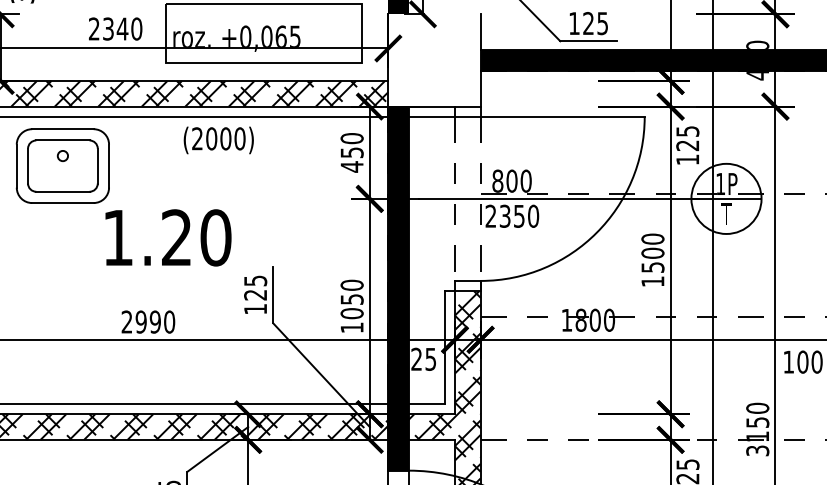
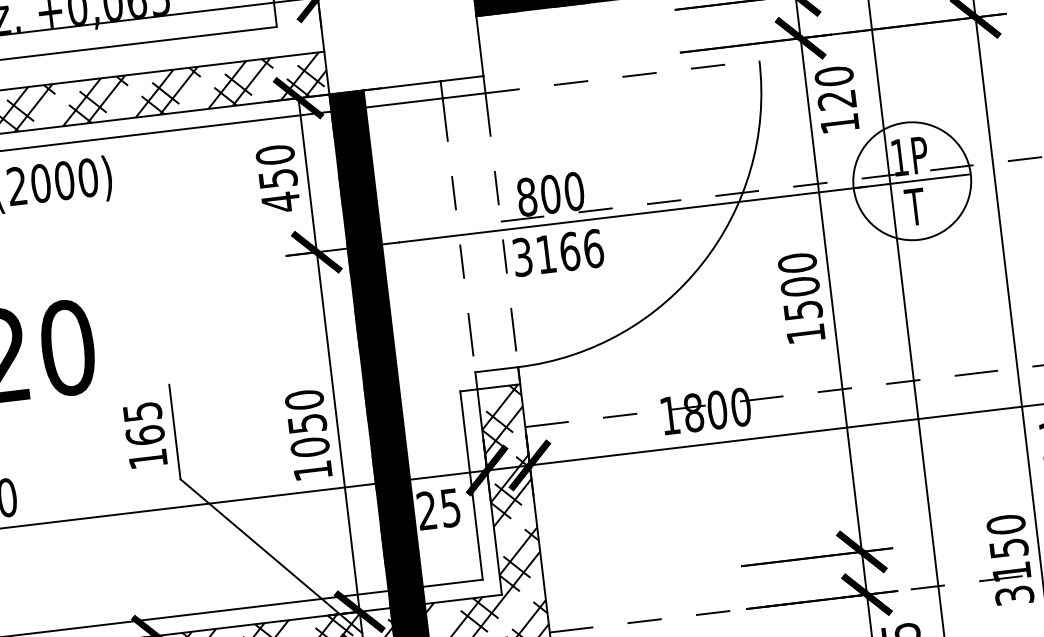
line: (563, 116) -> (623, 76), solid -> dashed
text: (687, 131) -> (833, 76), 125 -> 120
text: (512, 215) -> (558, 251), 2350 -> 3166
text: (255, 294) -> (145, 434), 125 -> 165

